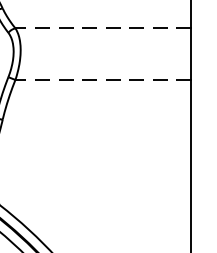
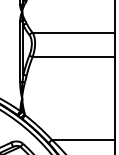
line: (102, 27) -> (73, 32), dashed -> solid
line: (102, 78) -> (73, 56), dashed -> solid

